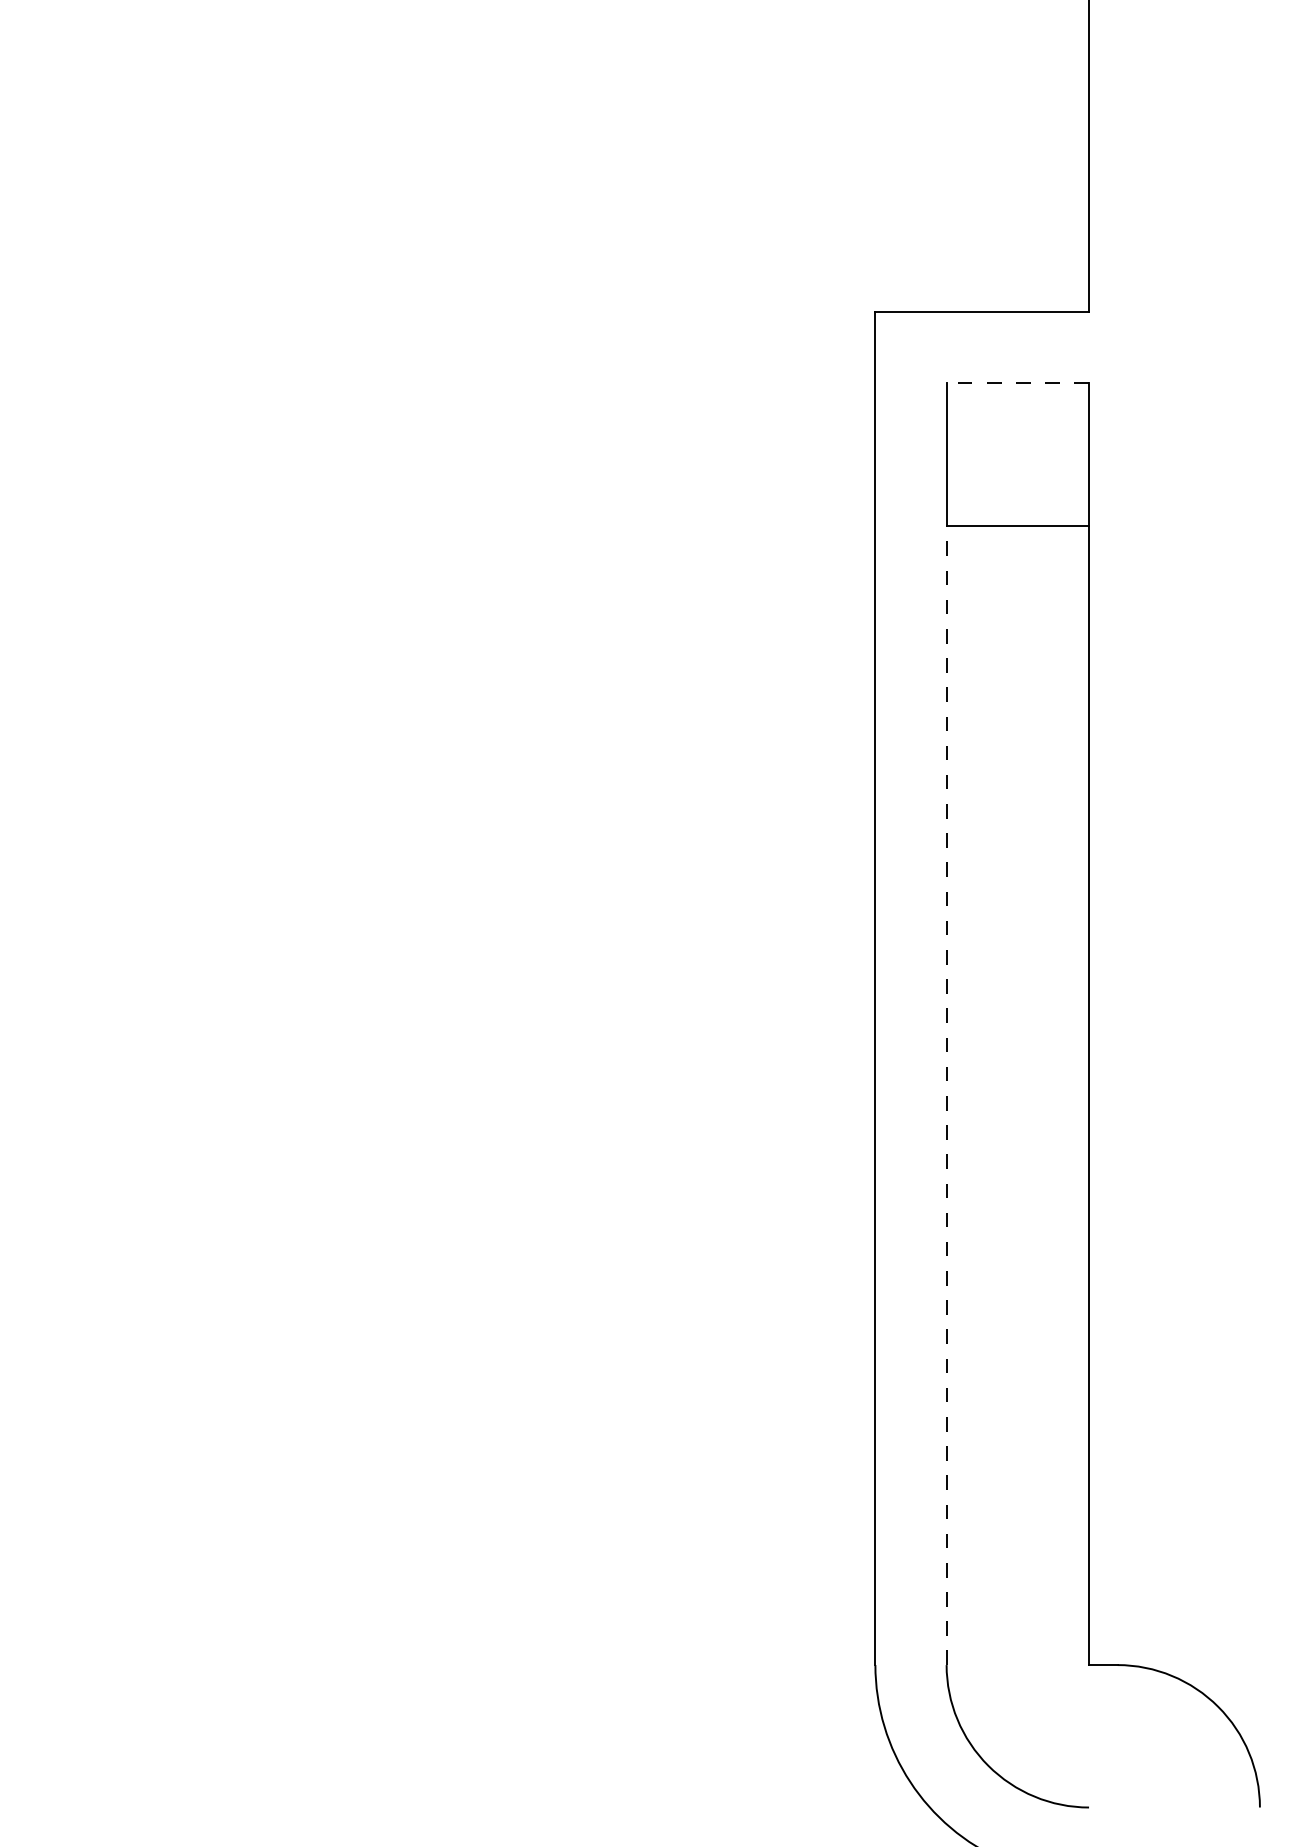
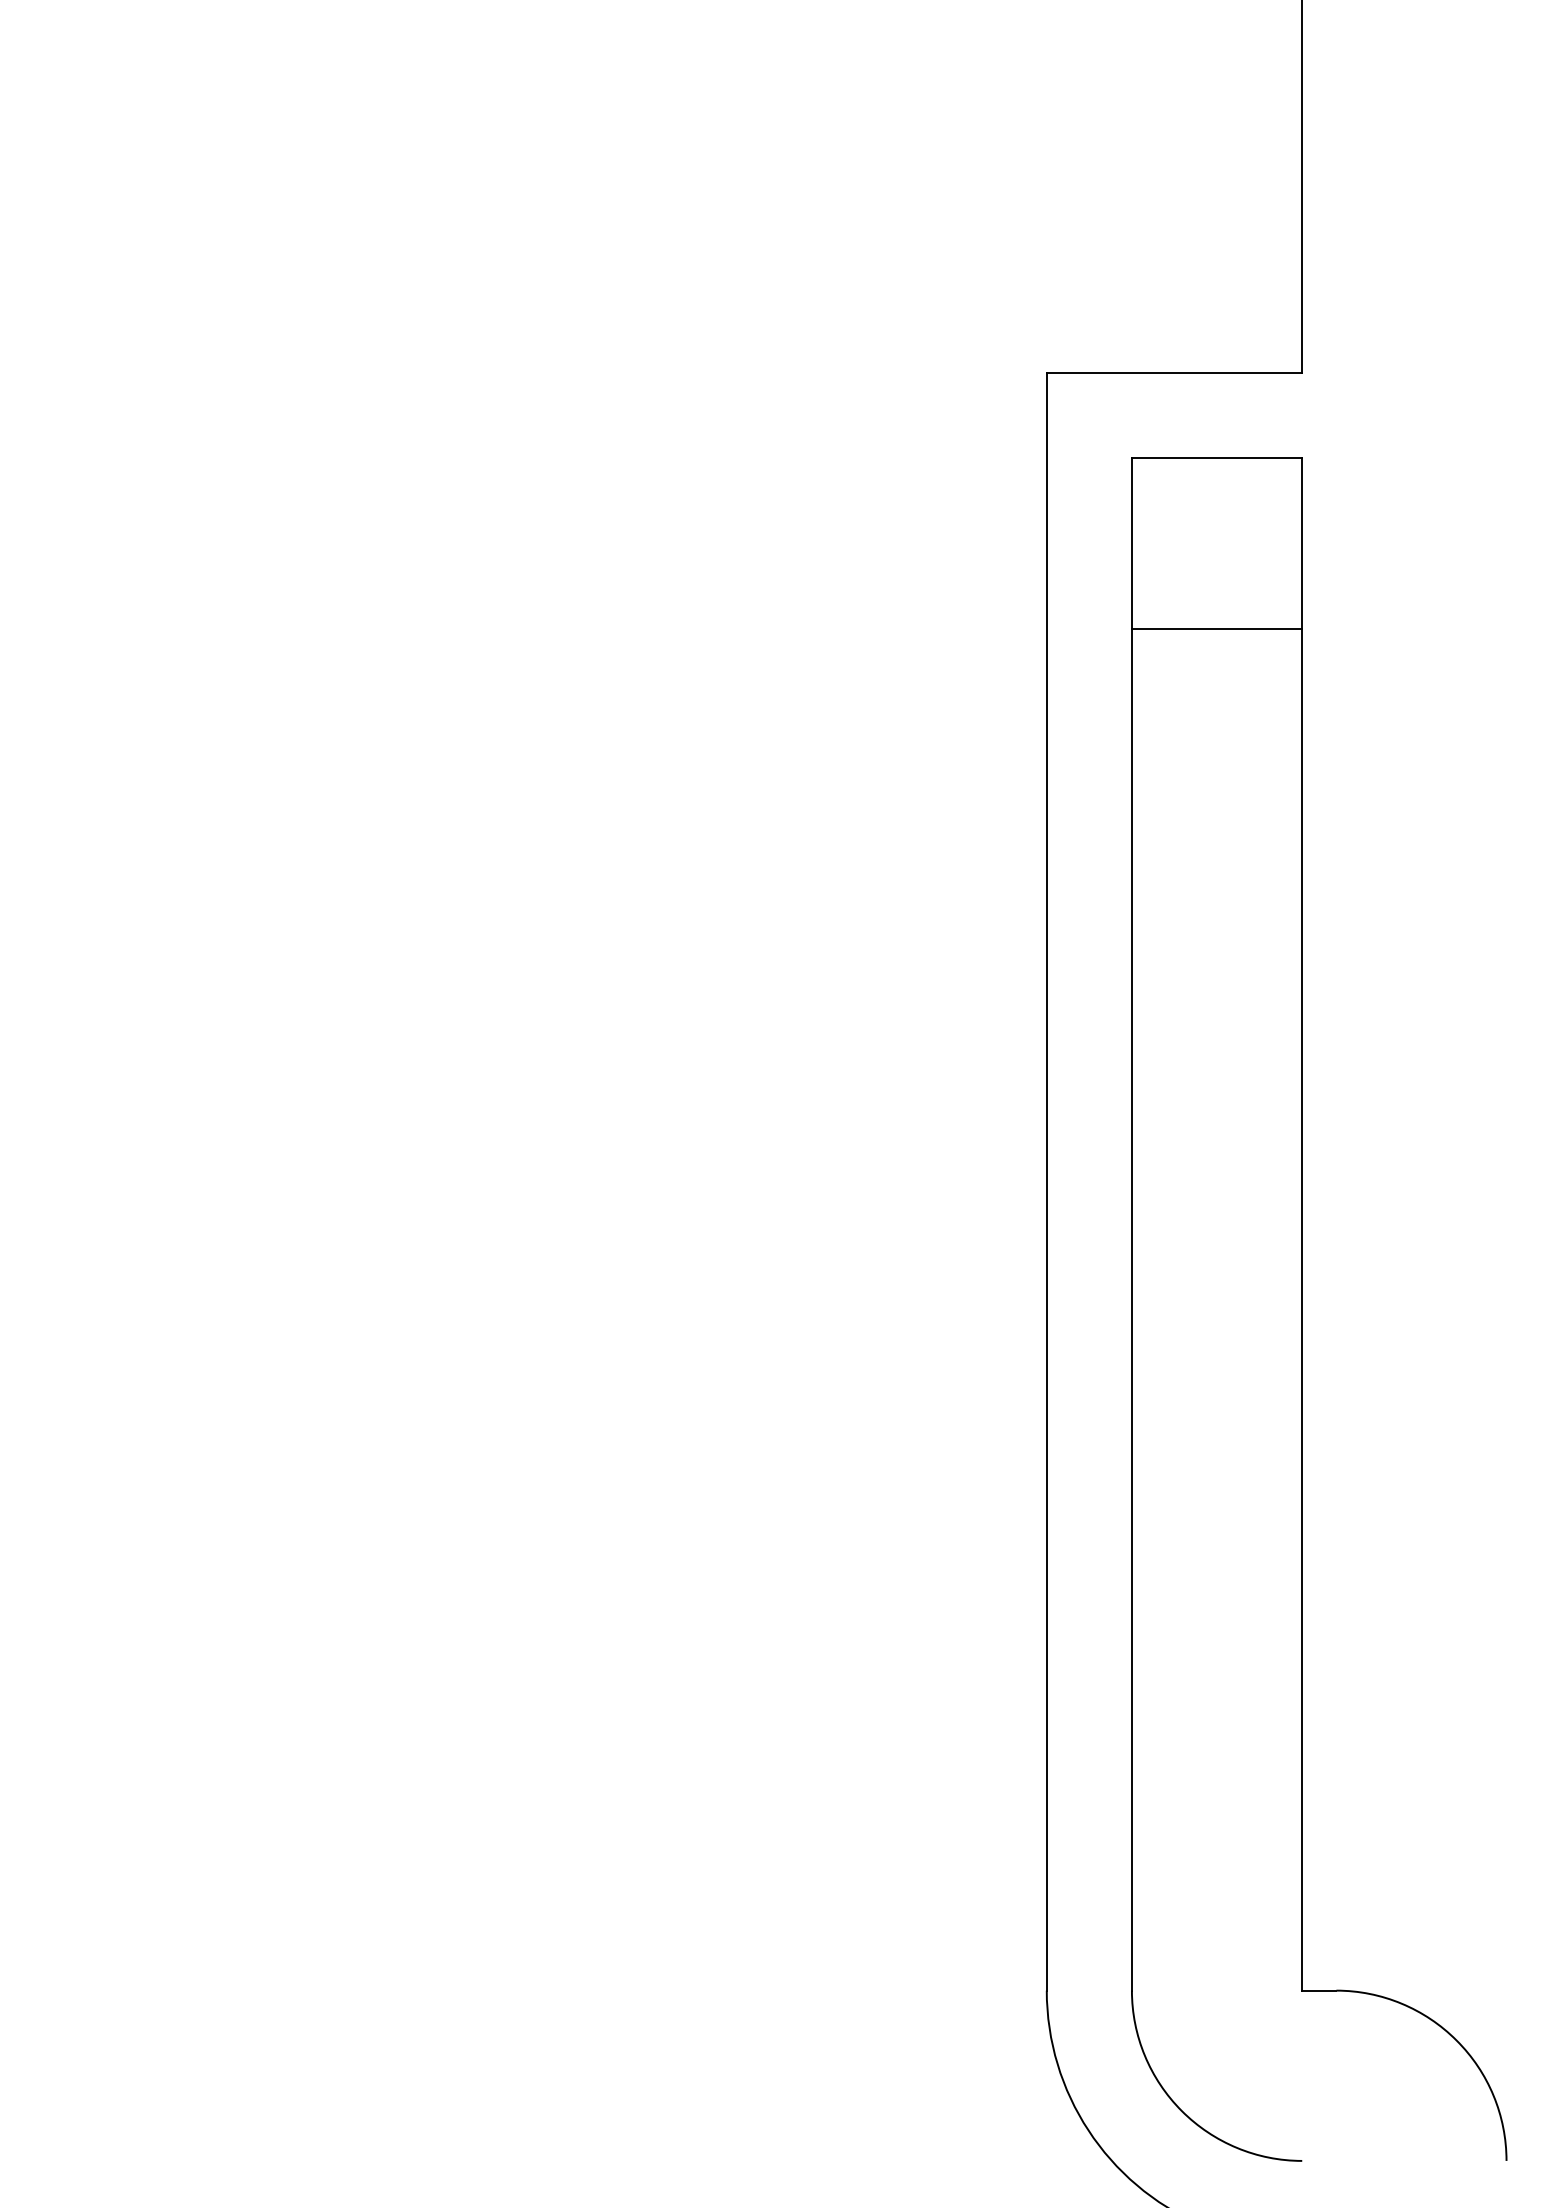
line: (1017, 383) -> (1216, 458), dashed -> solid
line: (946, 1095) -> (1131, 1309), dashed -> solid

